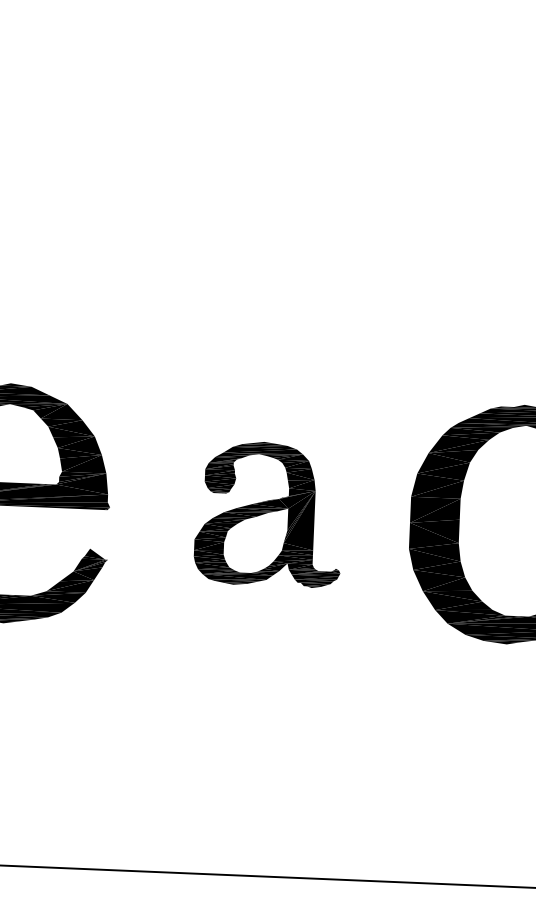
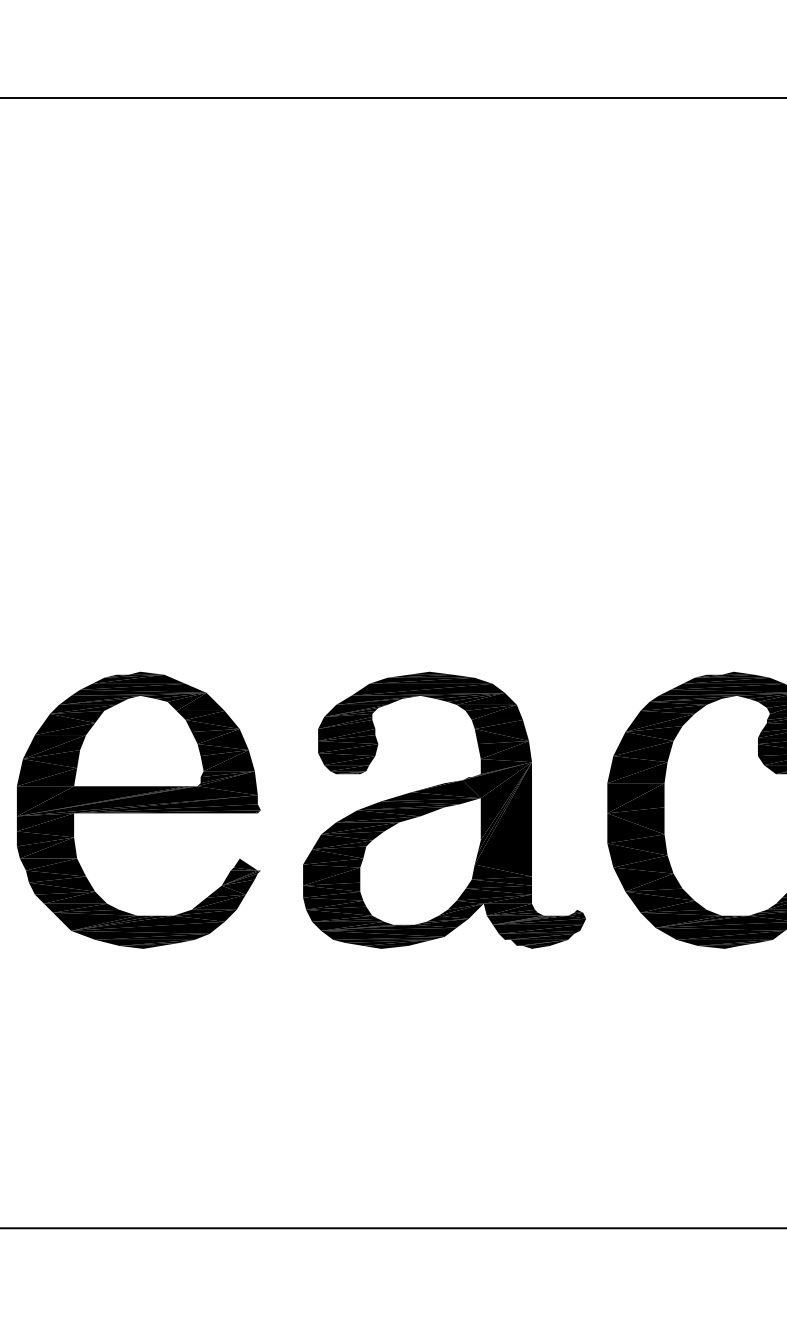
part: (269, 513) -> (444, 809), size x1.67

